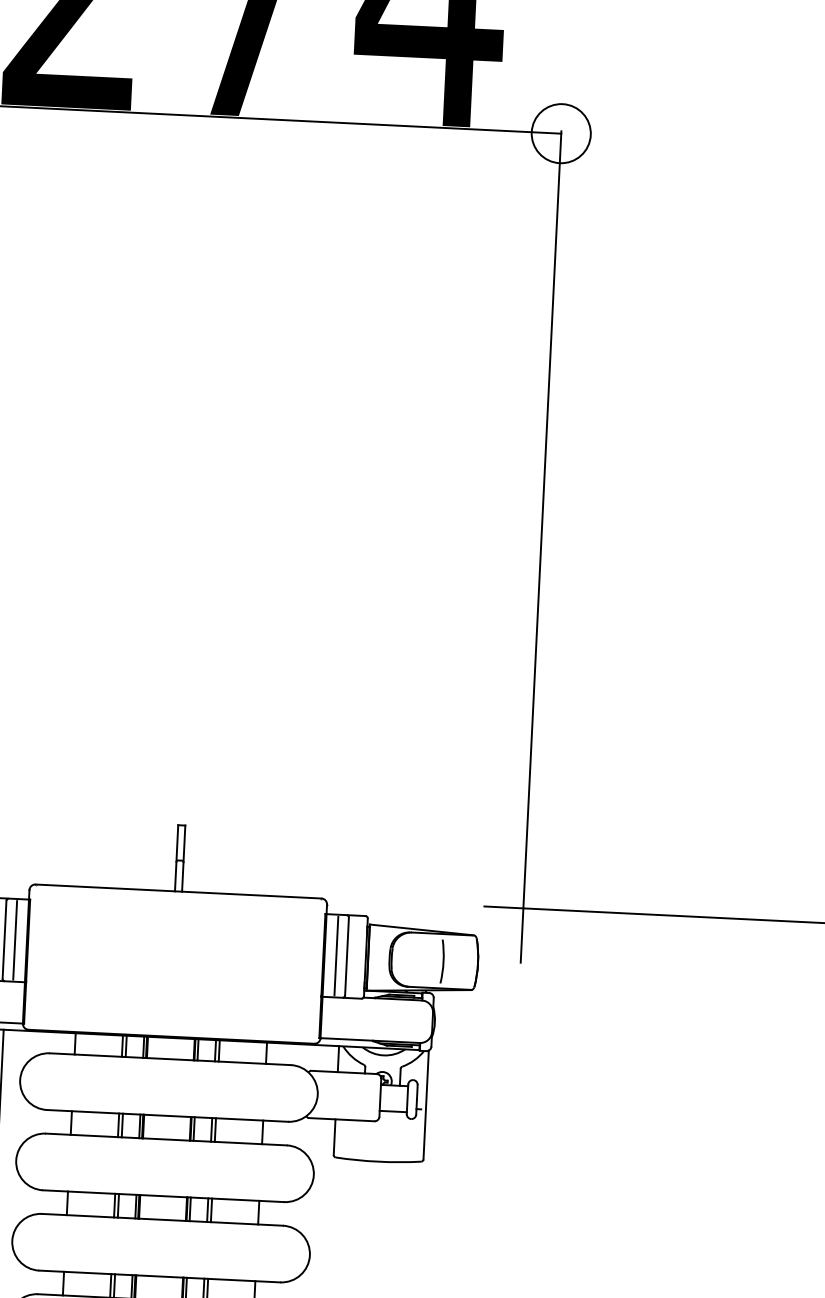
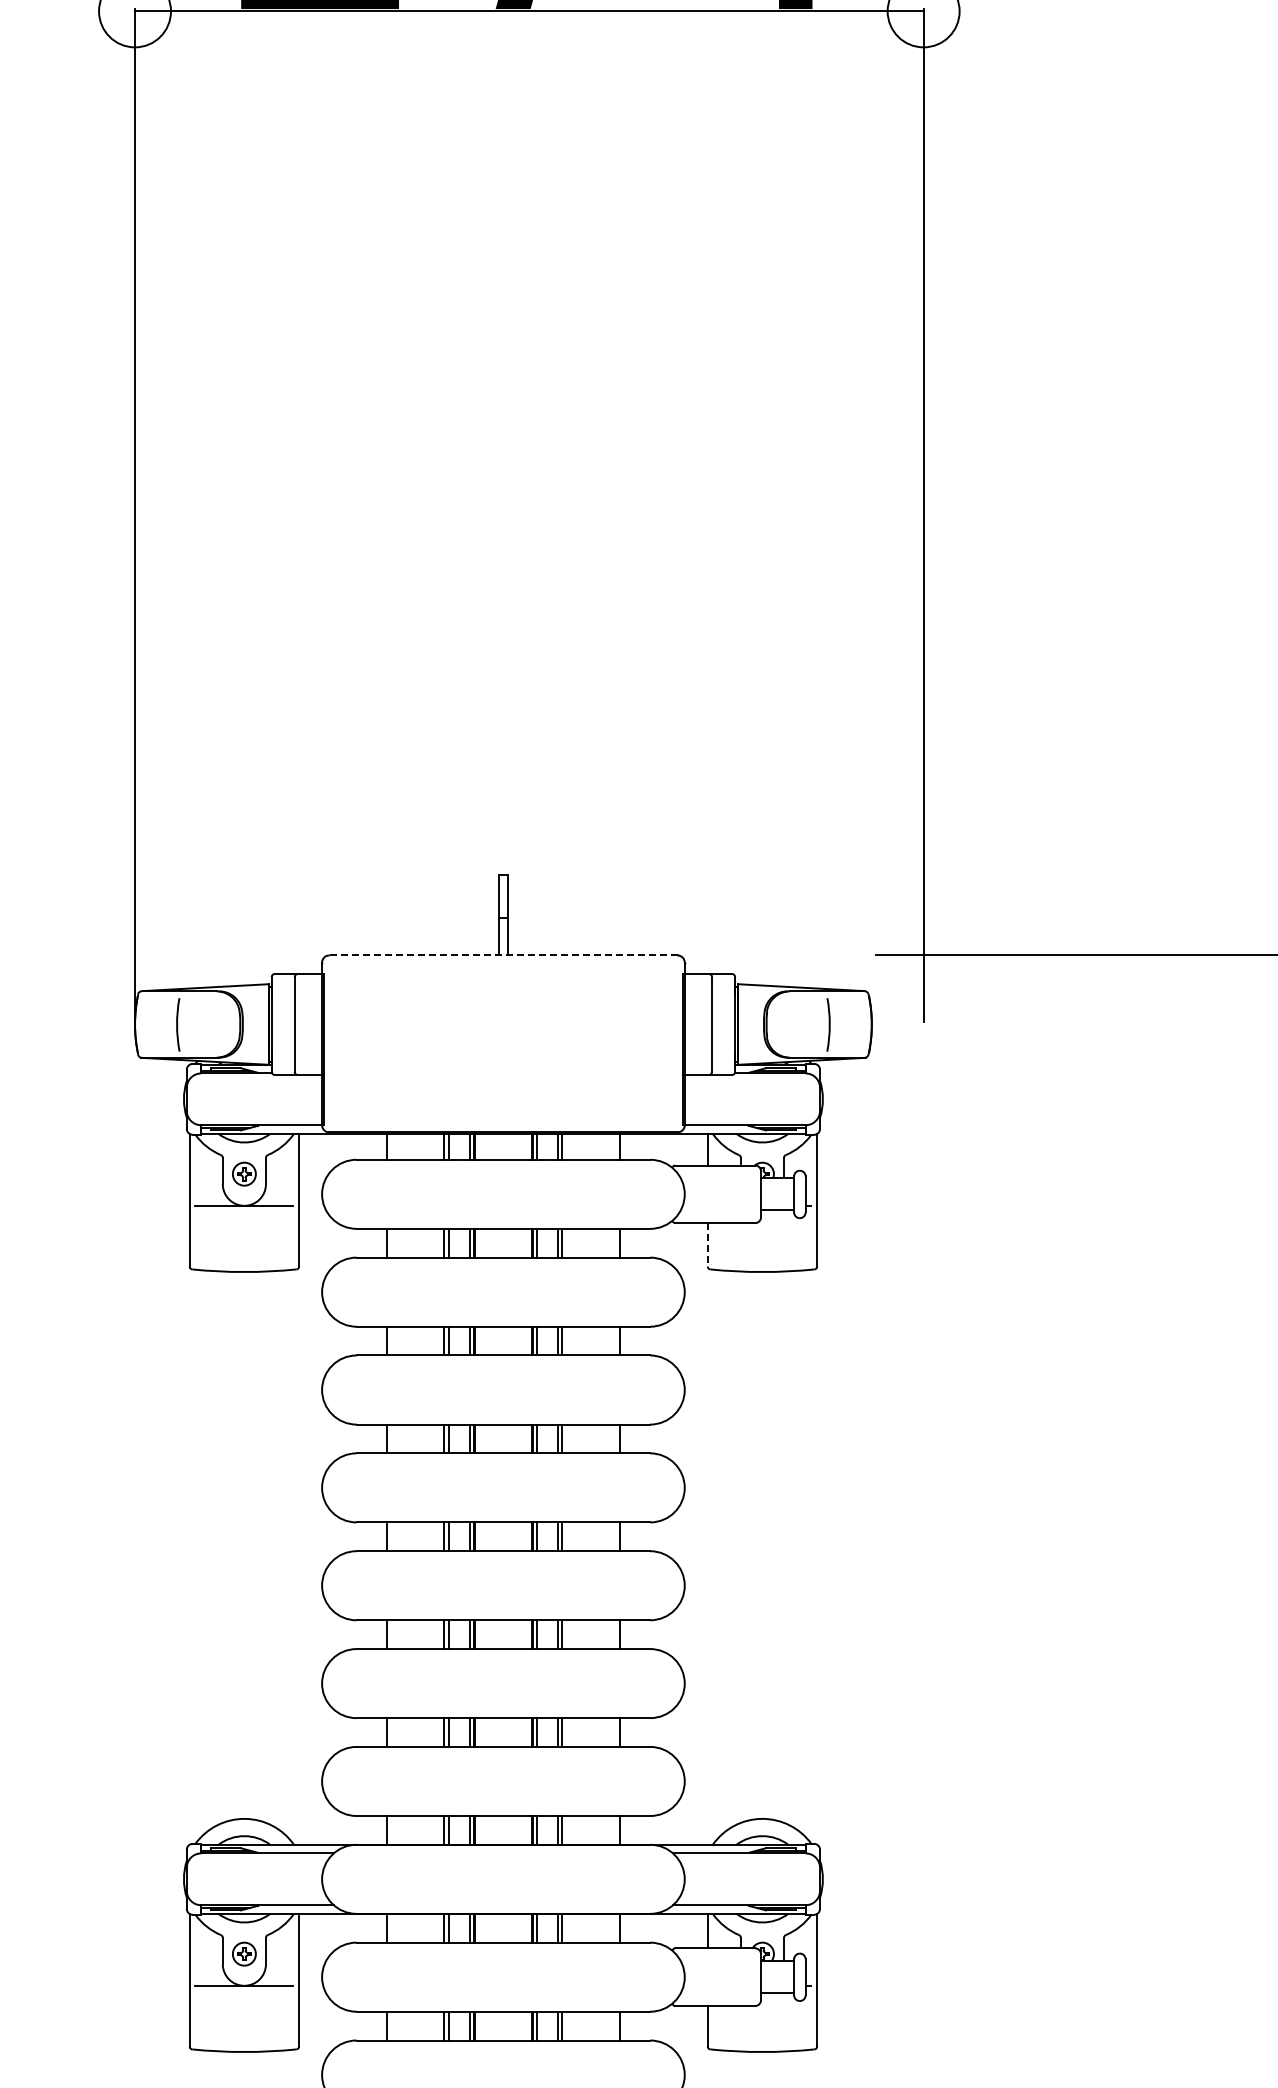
line: (177, 891) -> (502, 955), solid -> dashed
line: (14, 940) -> (307, 1024), removed
line: (336, 956) -> (699, 1024), removed
line: (334, 1136) -> (707, 1244), solid -> dashed

